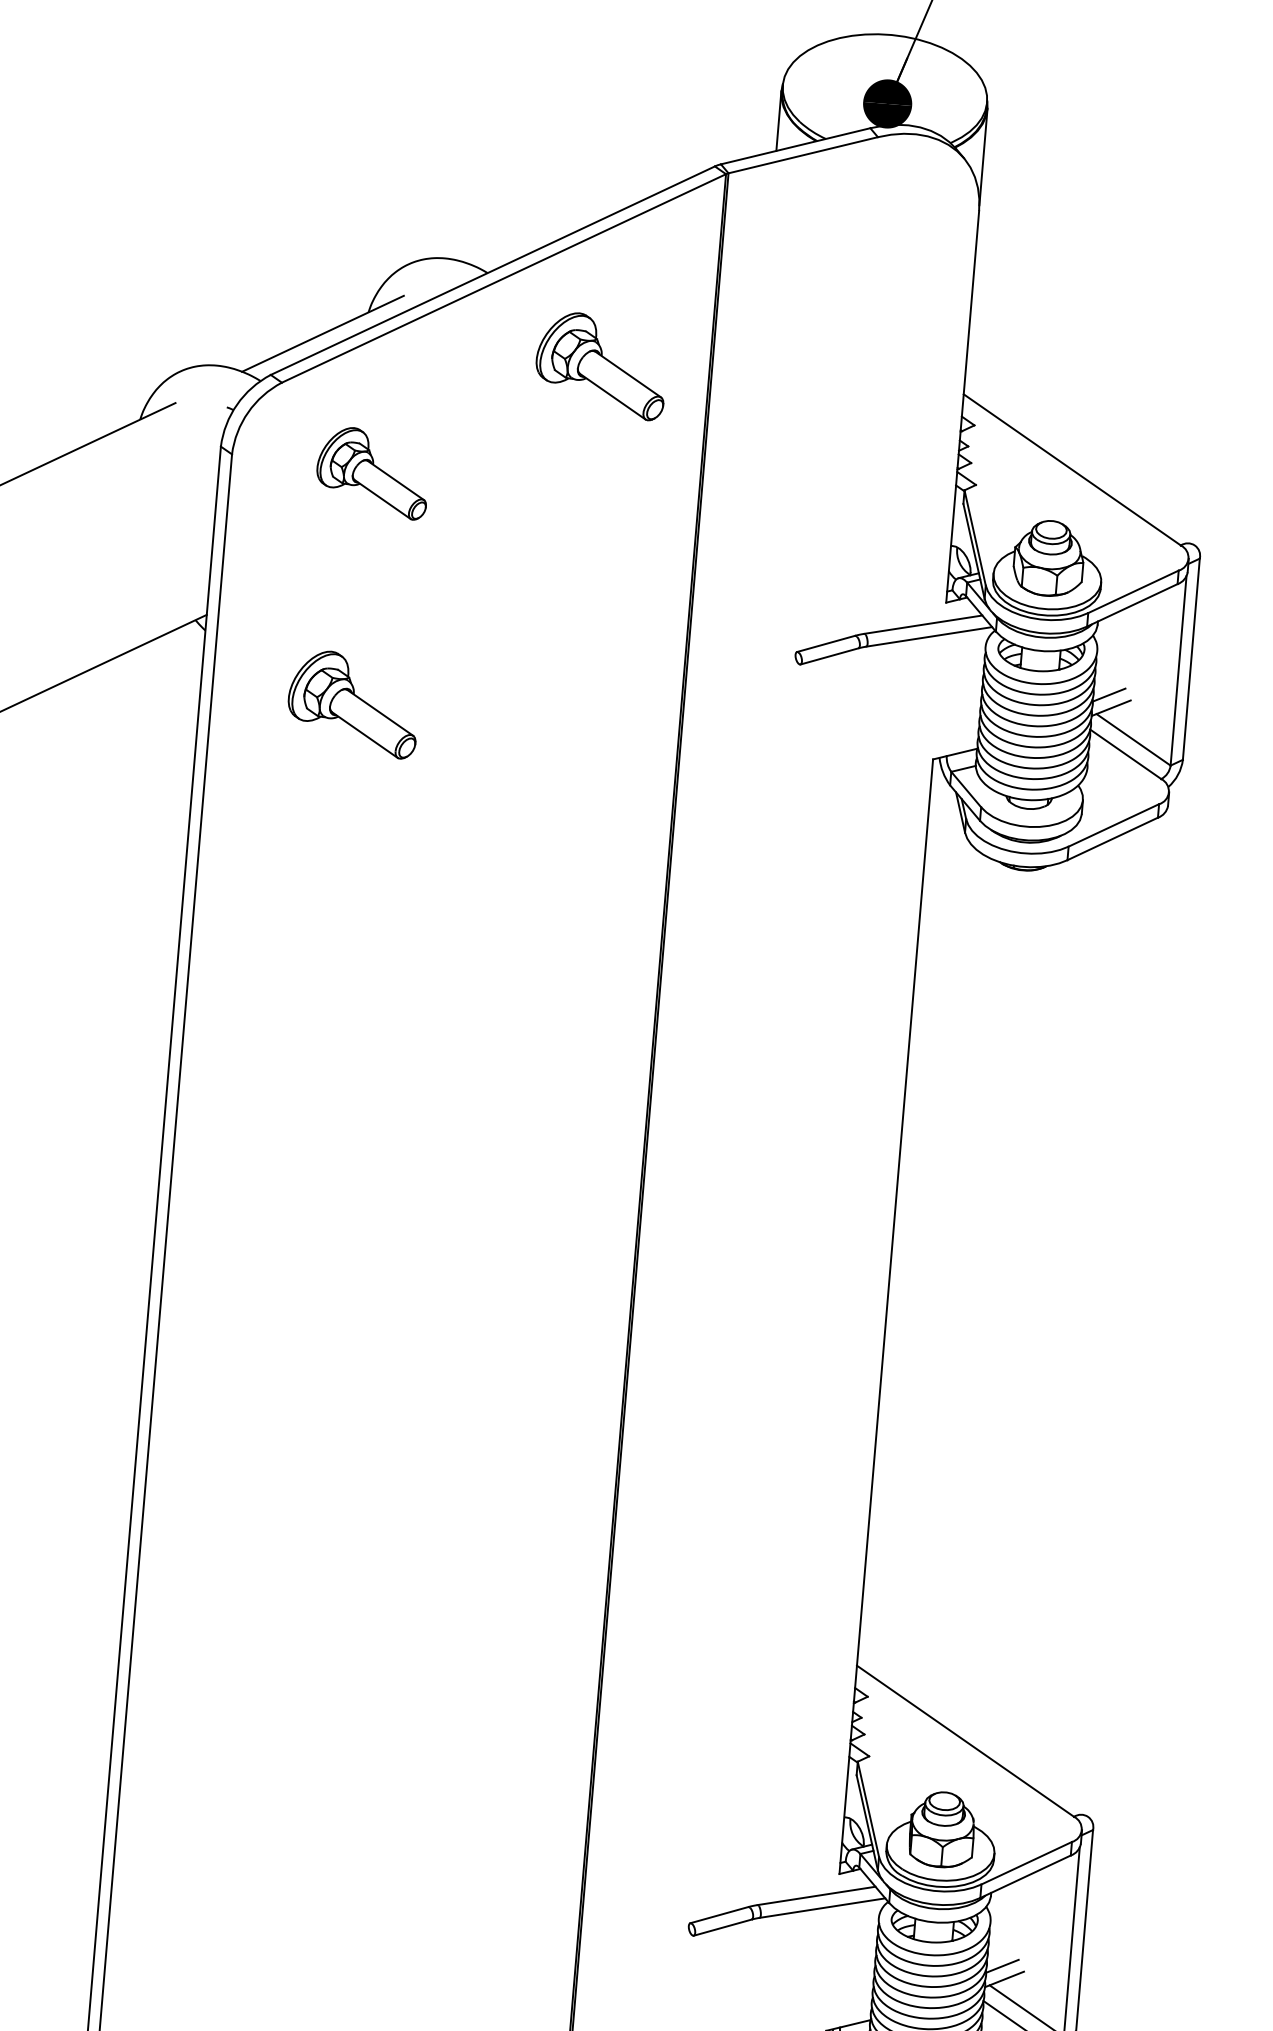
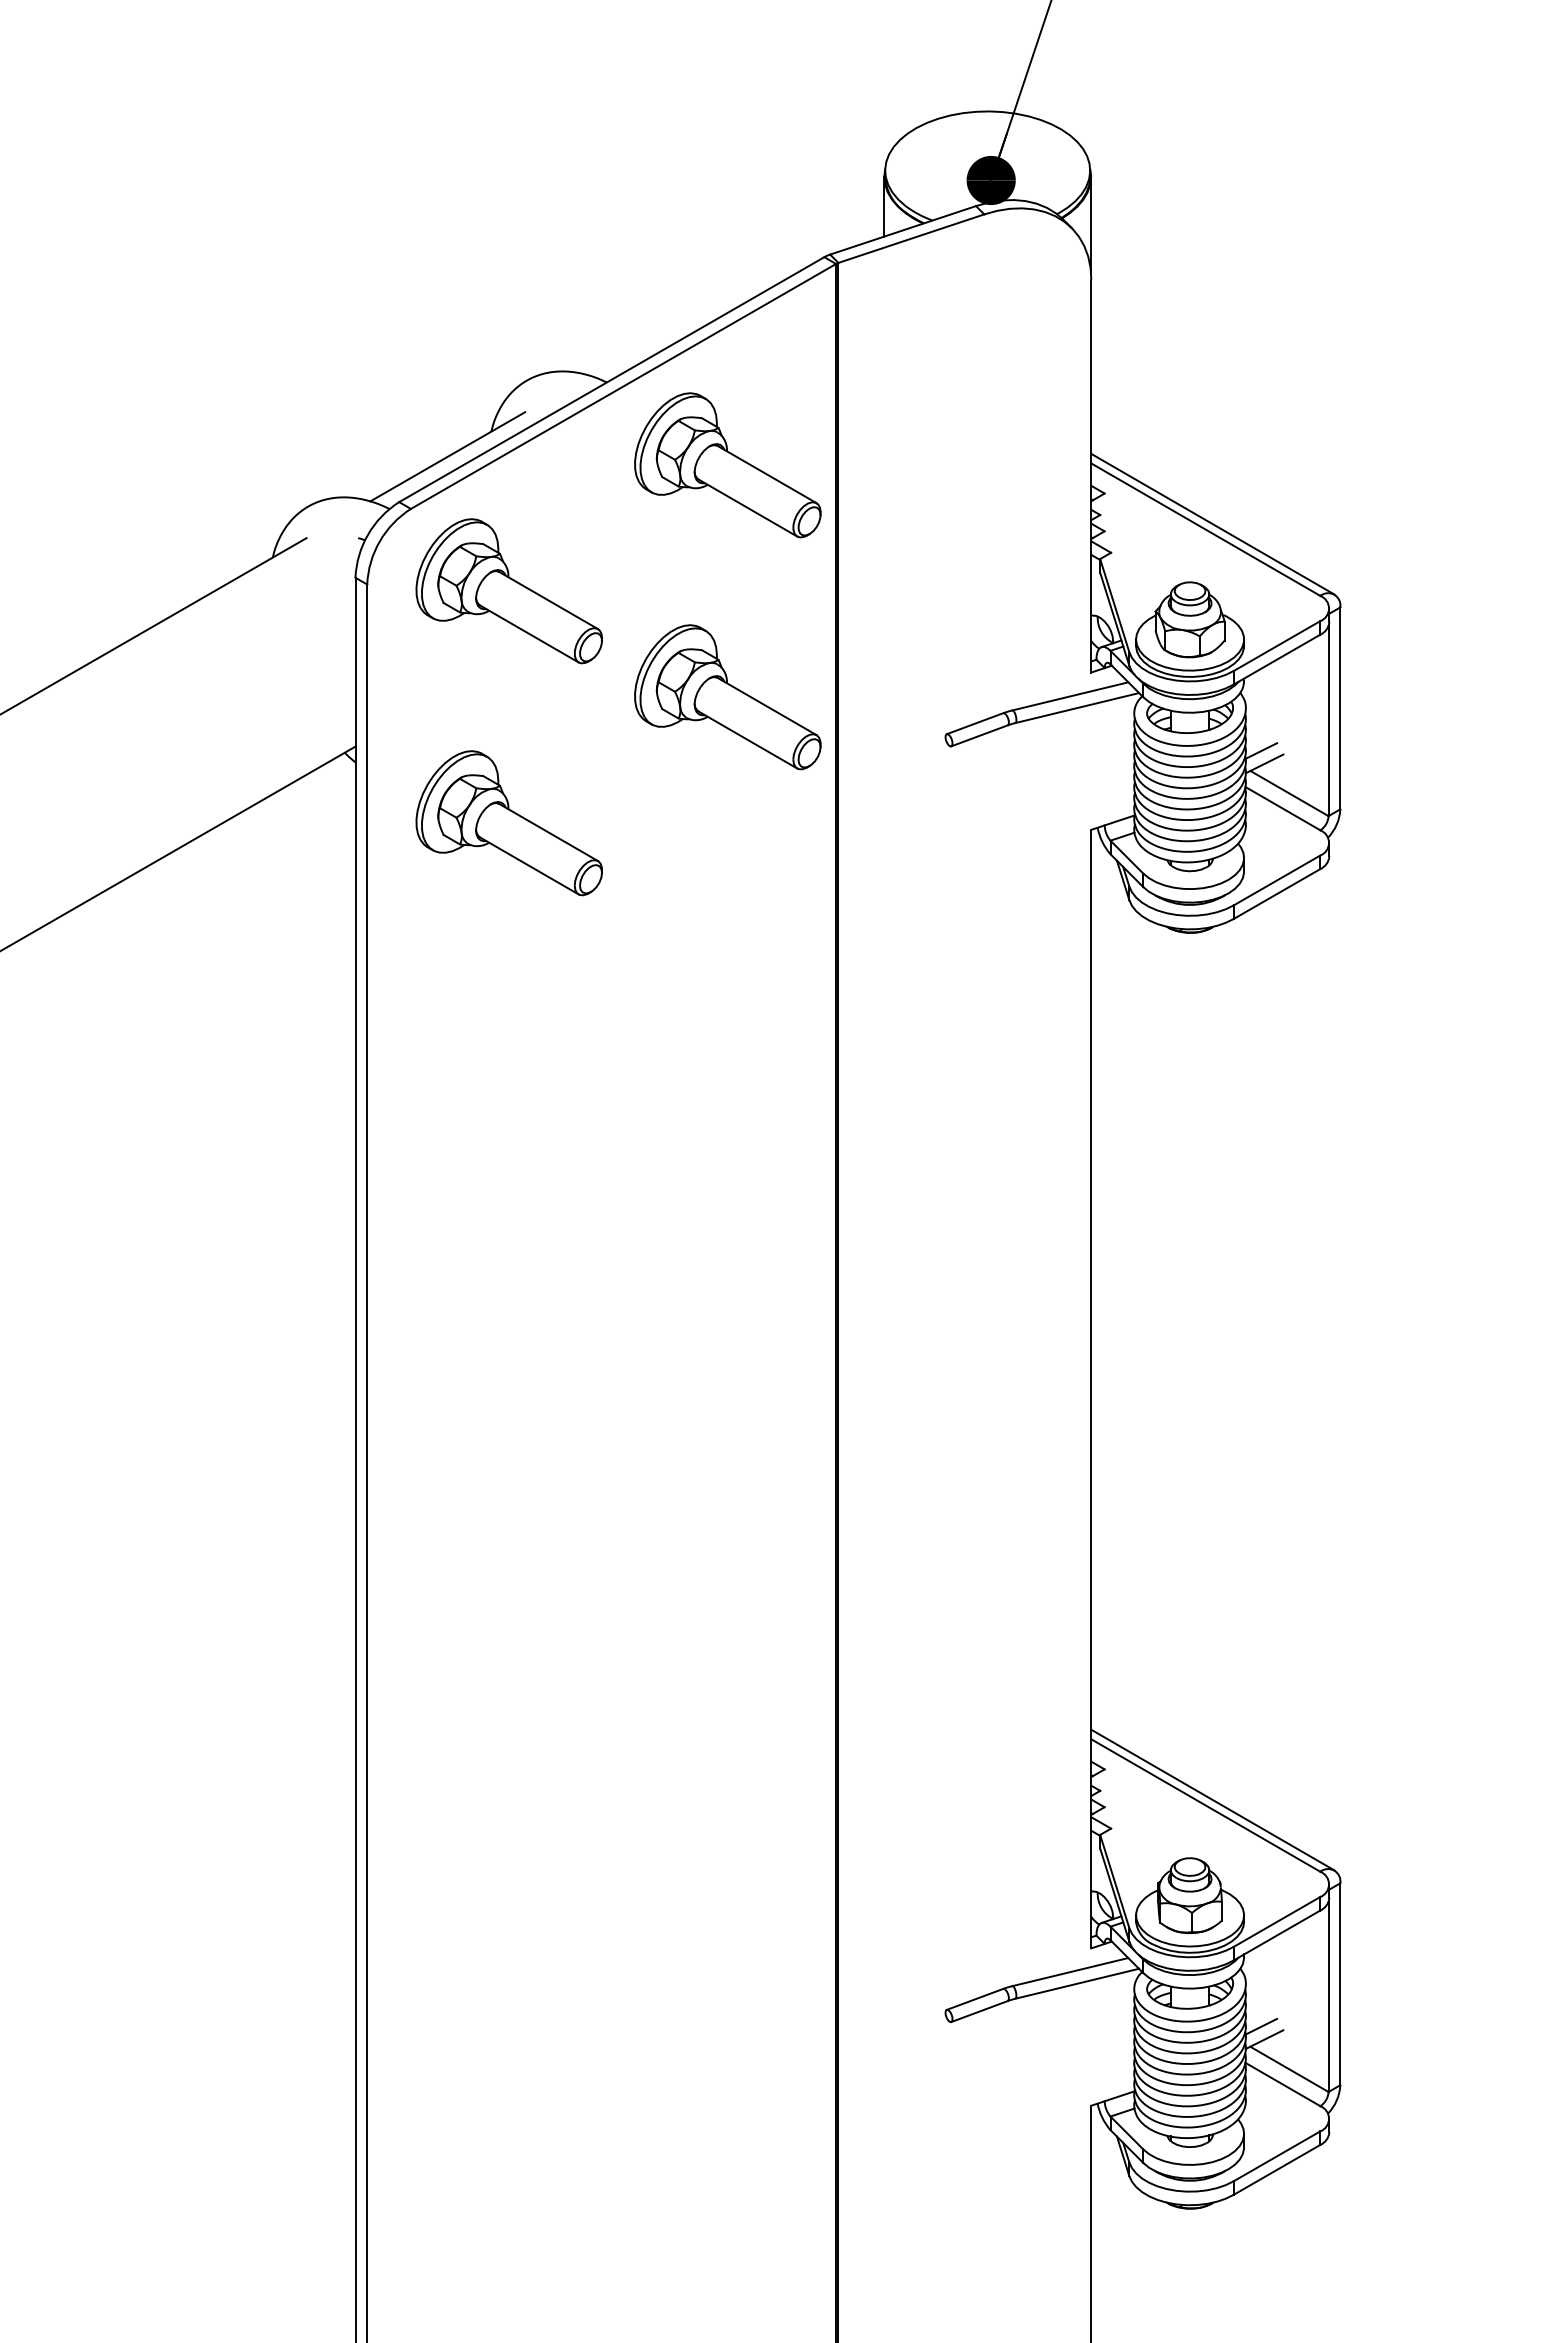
part: (601, 365) -> (727, 465), size x1.43
line: (1079, 464) -> (1212, 523), added
part: (372, 473) -> (508, 591), size x1.67
part: (581, 597) -> (727, 697), added
part: (352, 704) -> (508, 823), size x1.43
line: (972, 1735) -> (1212, 1799), added

